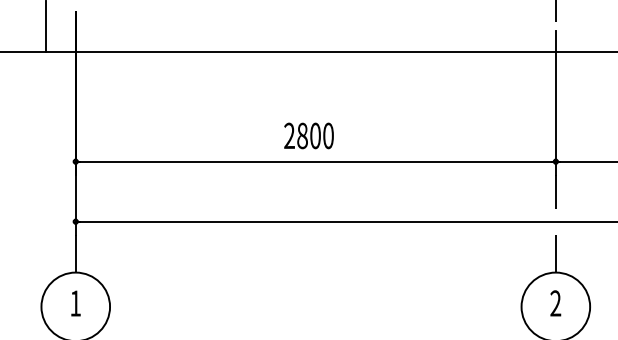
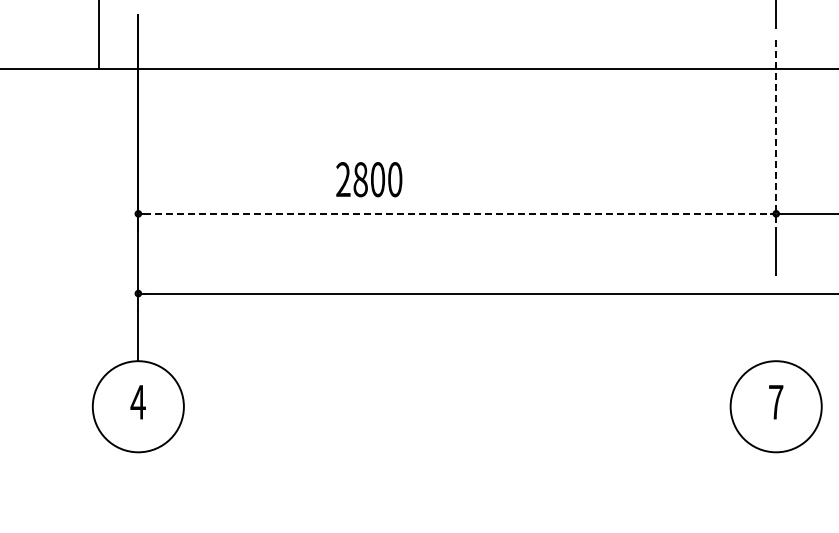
line: (556, 102) -> (776, 135), solid -> dashed
text: (309, 135) -> (369, 179), moved
line: (315, 161) -> (457, 213), solid -> dashed
line: (556, 253) -> (776, 335), removed
text: (556, 302) -> (776, 401), 2 -> 7
text: (75, 303) -> (137, 402), 1 -> 4

